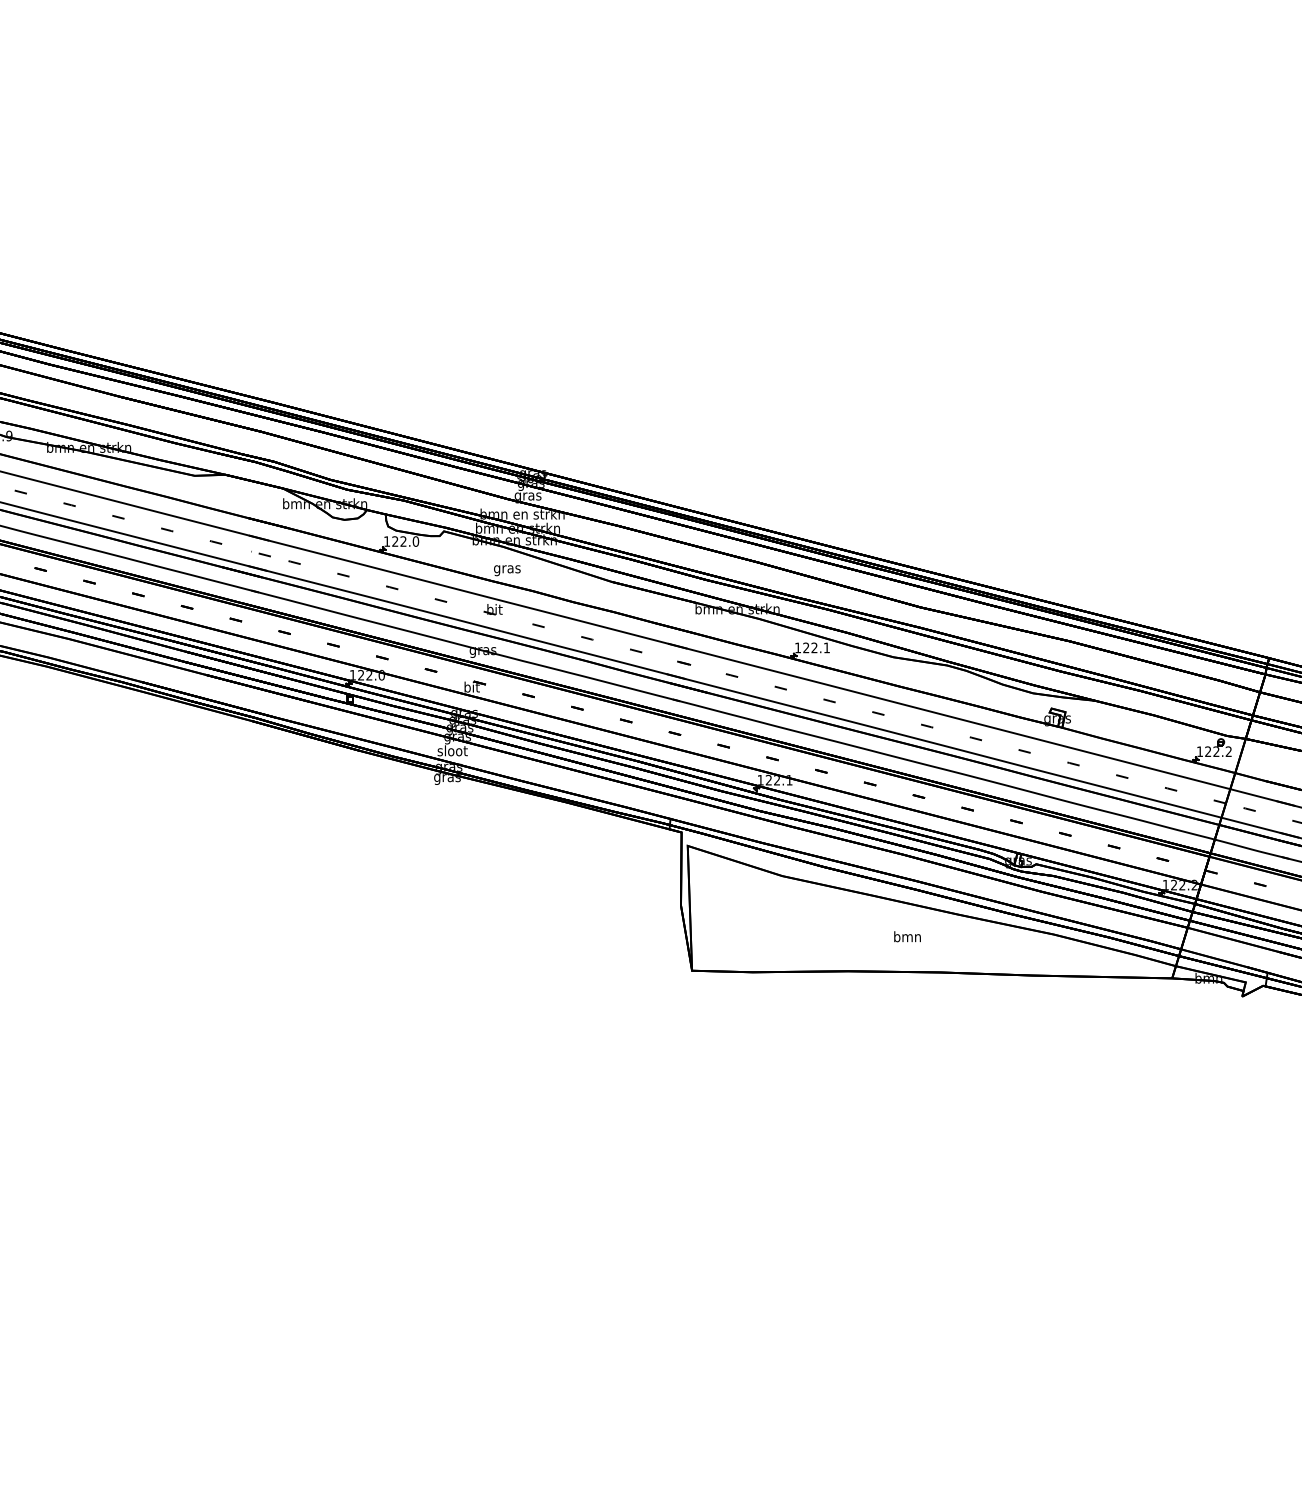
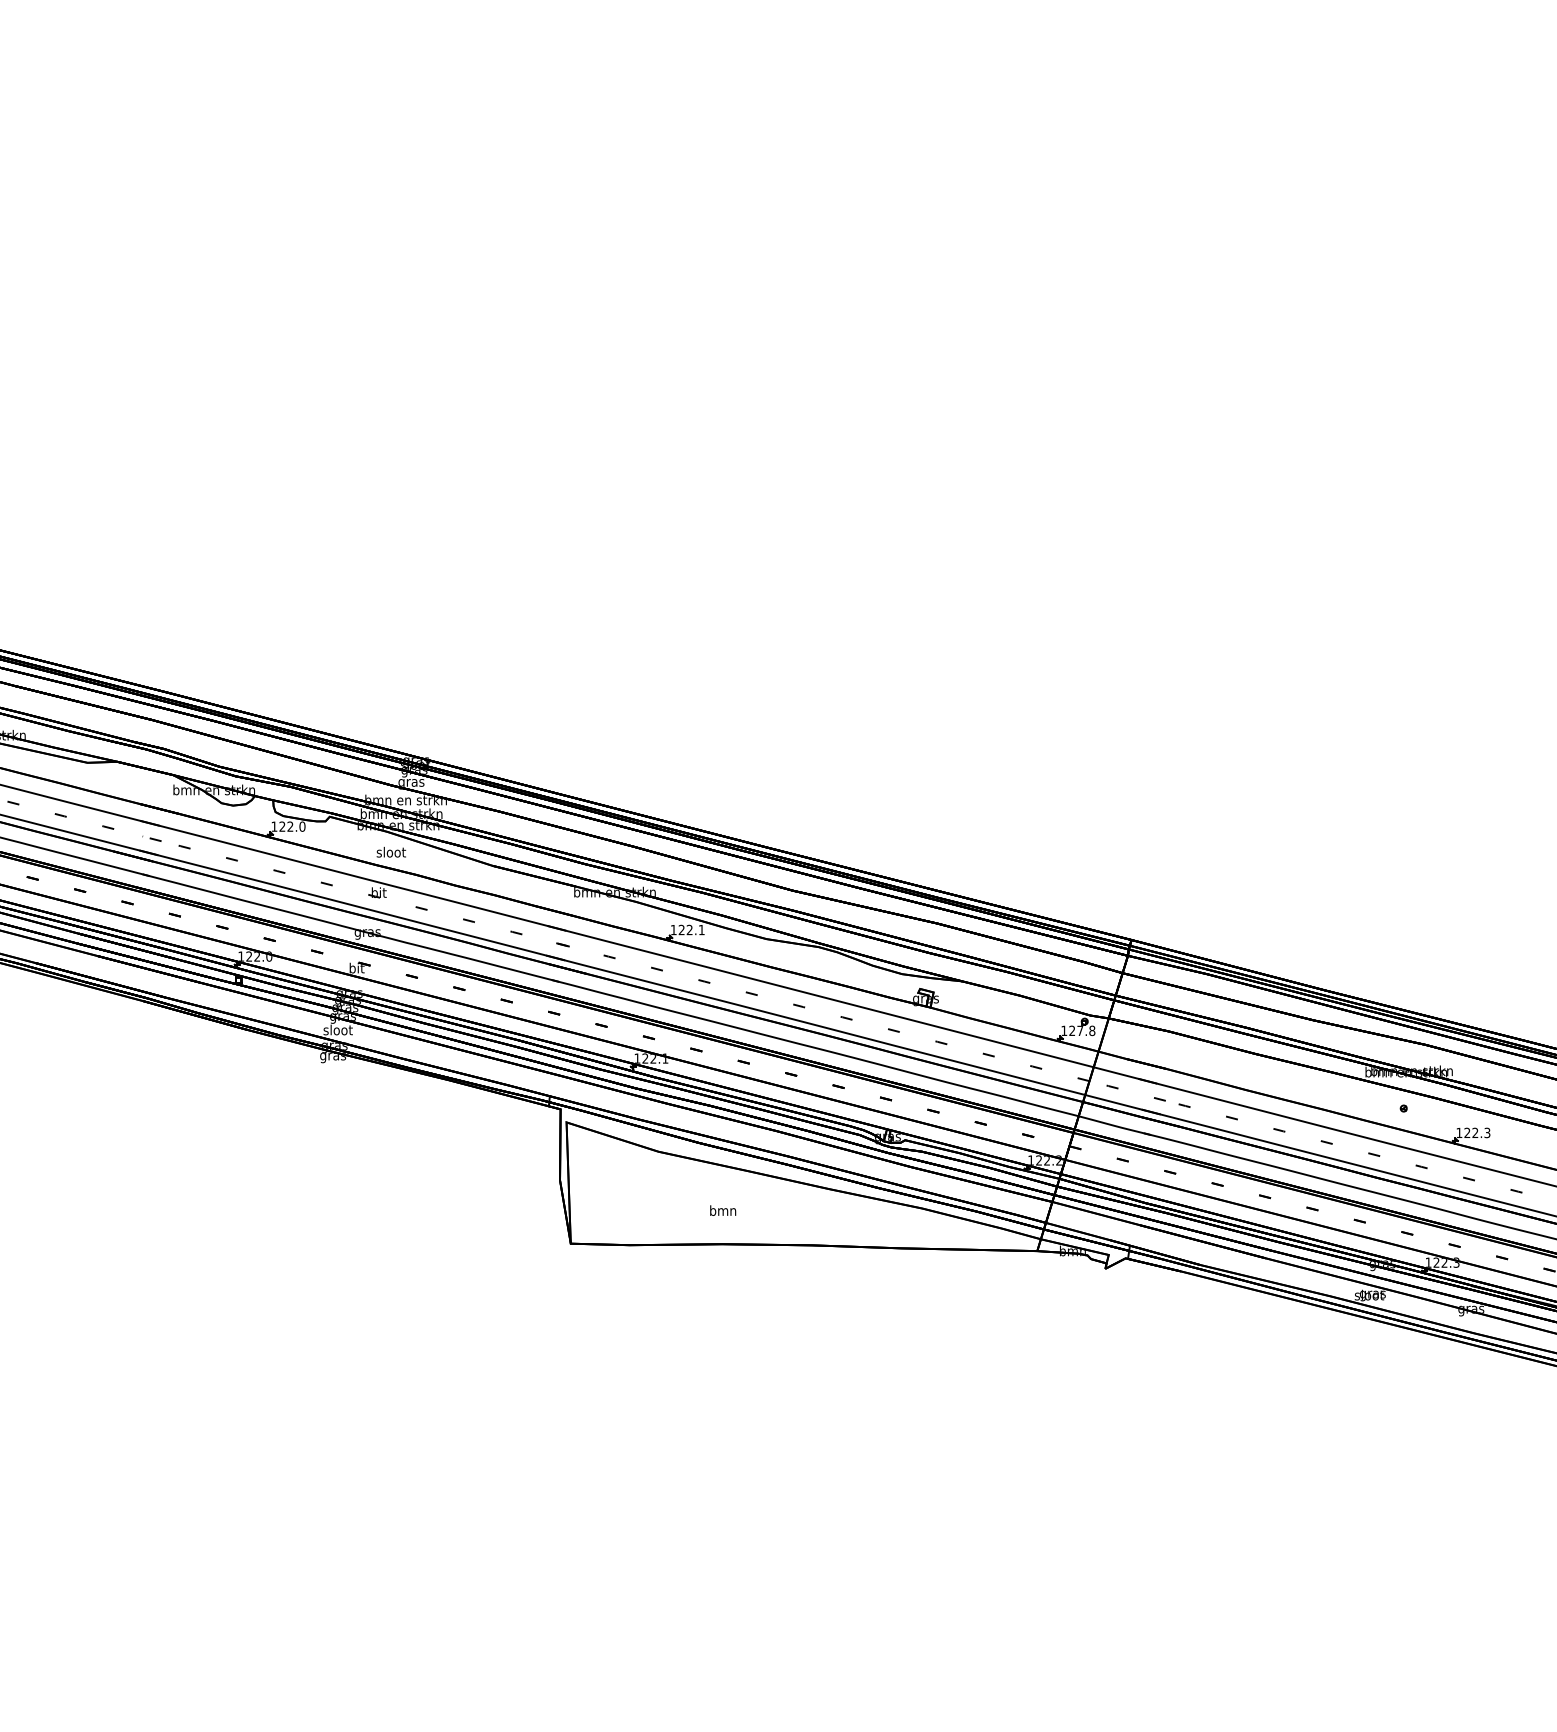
text: (507, 569) -> (391, 853), gras -> sloot
text: (1222, 751) -> (1086, 1030), 122.2 -> 127.8
text: (907, 936) -> (723, 1210), moved

